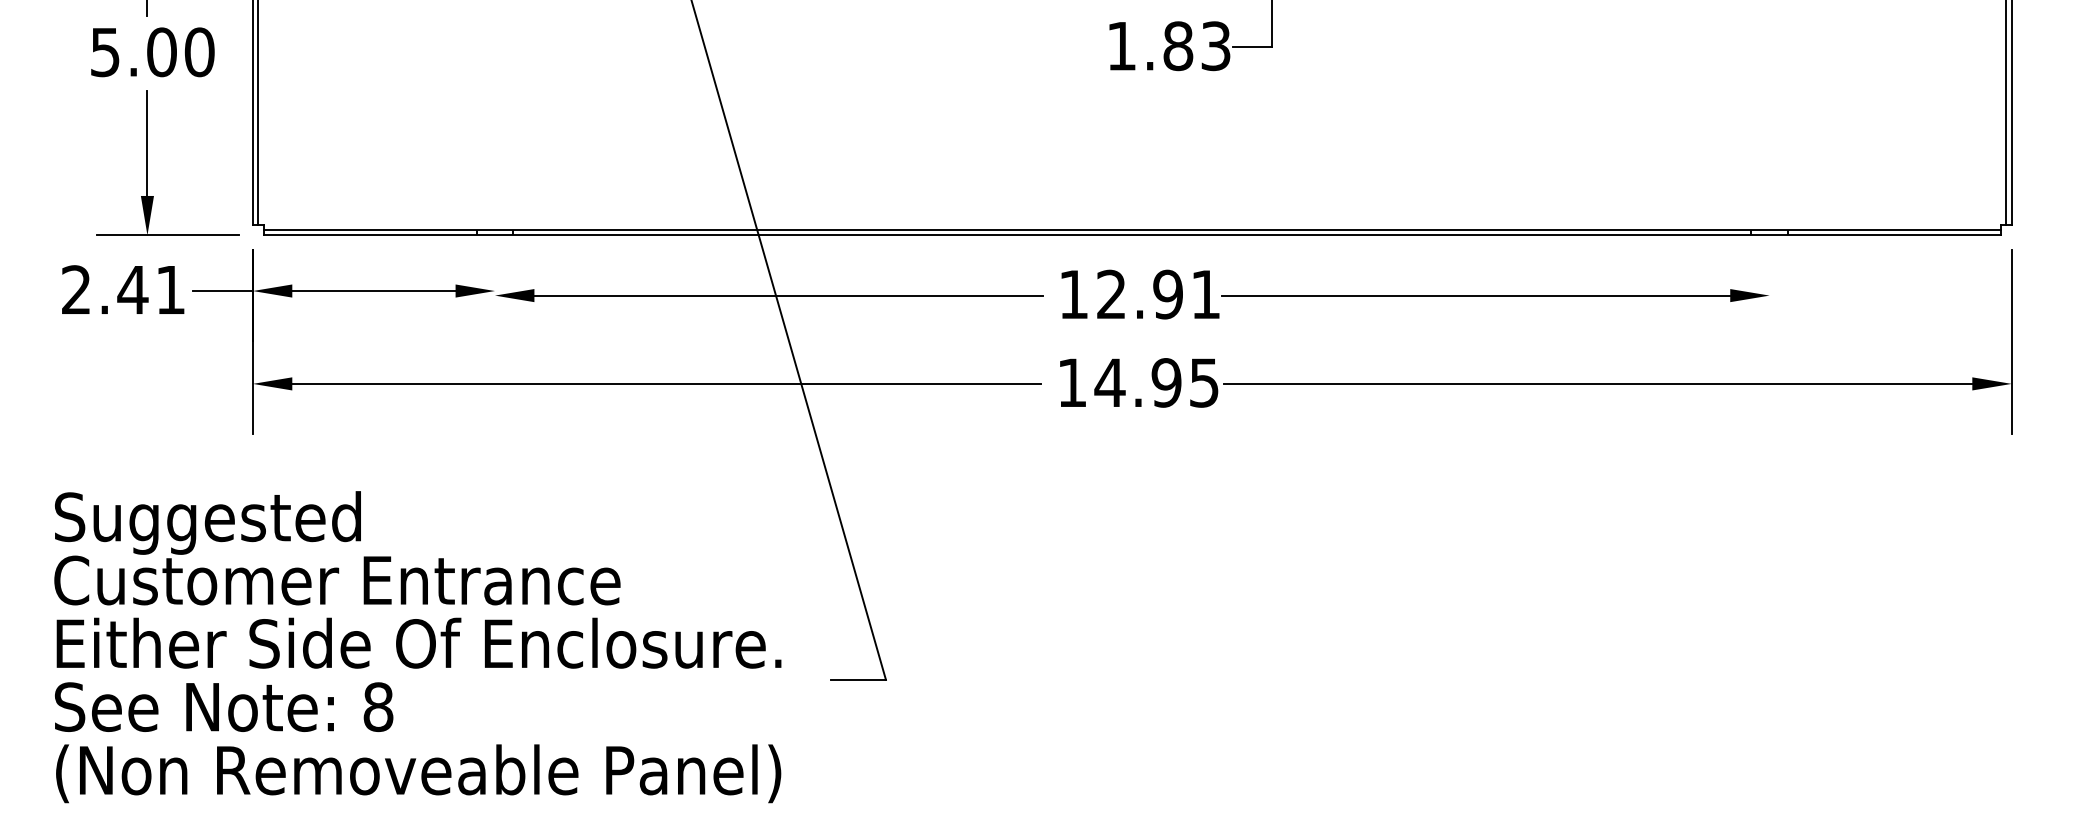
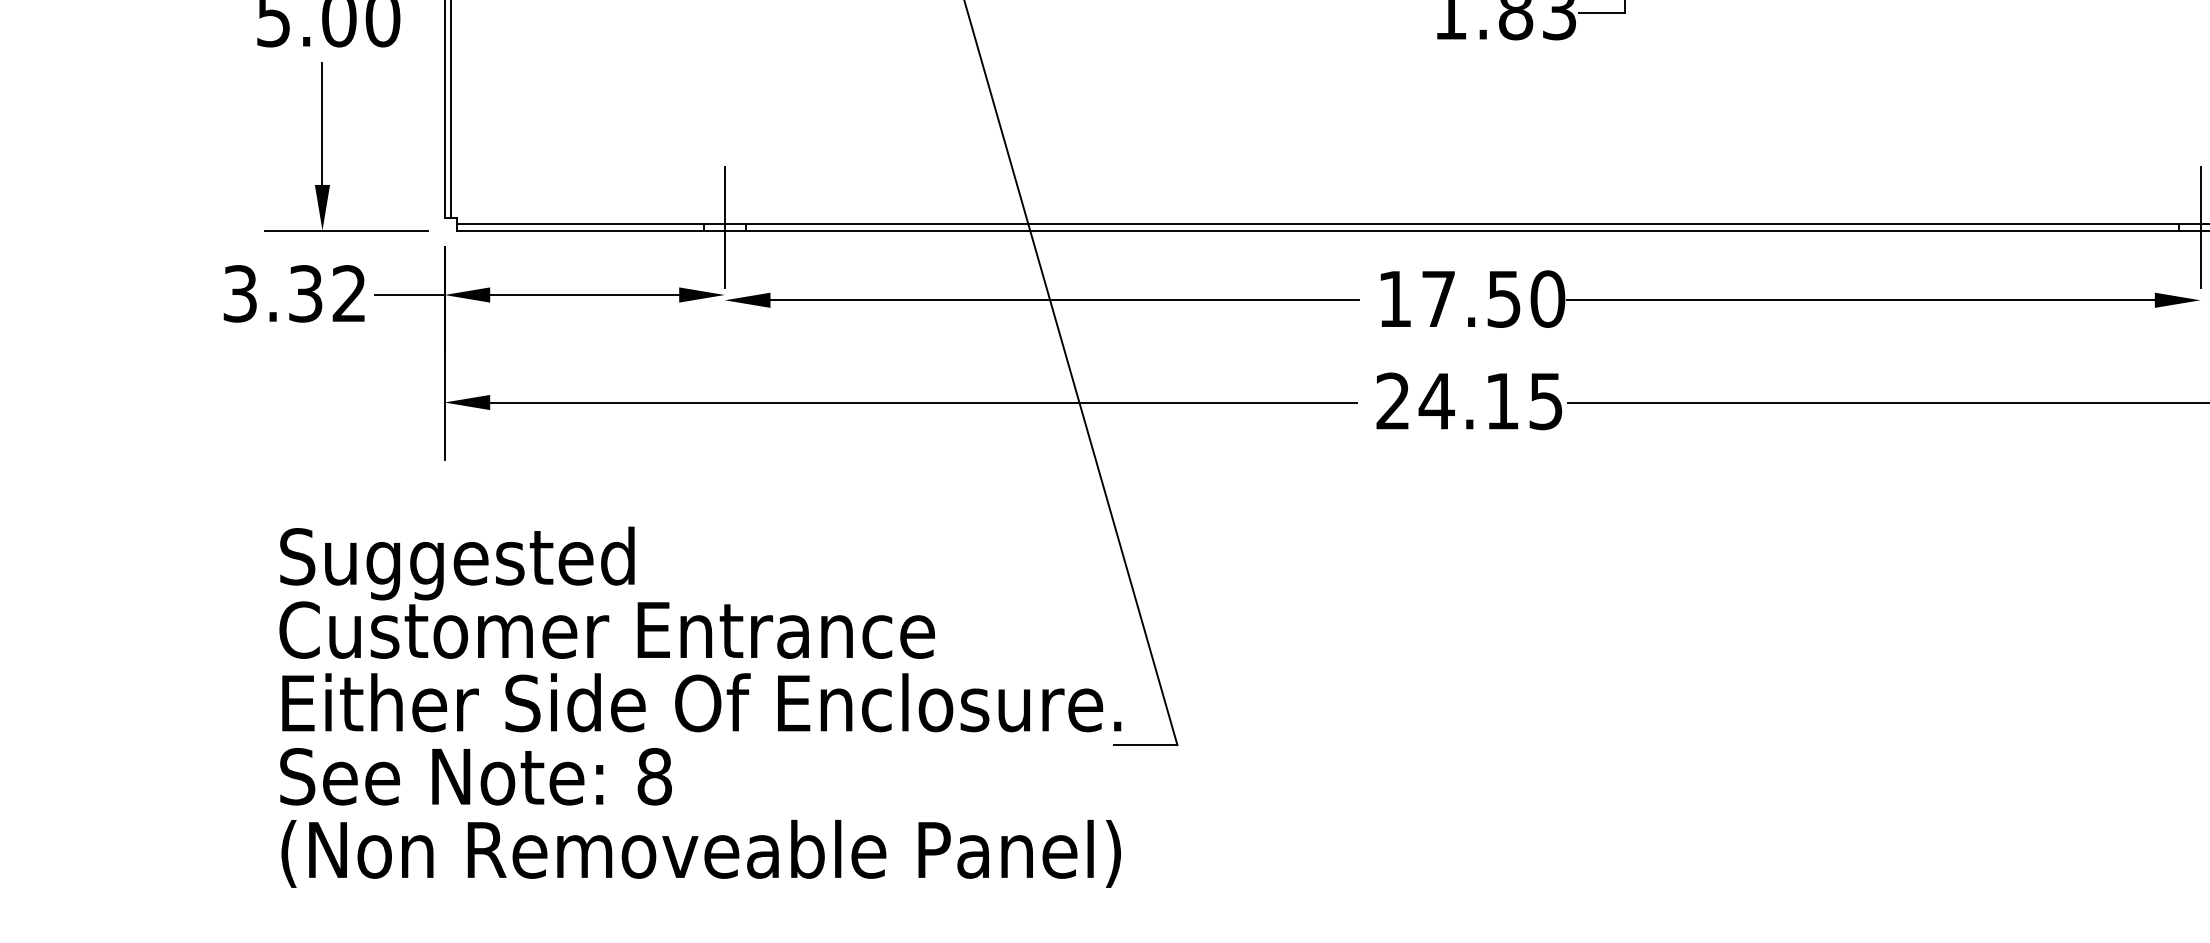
line: (495, 232) -> (725, 227), added
line: (1769, 232) -> (2200, 227), added
text: (123, 289) -> (294, 293), 2.41 -> 3.32
text: (1158, 294) -> (1492, 299), 12.91 -> 17.50
text: (1119, 382) -> (1447, 400), 14.95 -> 24.15
text: (417, 647) -> (699, 707), moved

